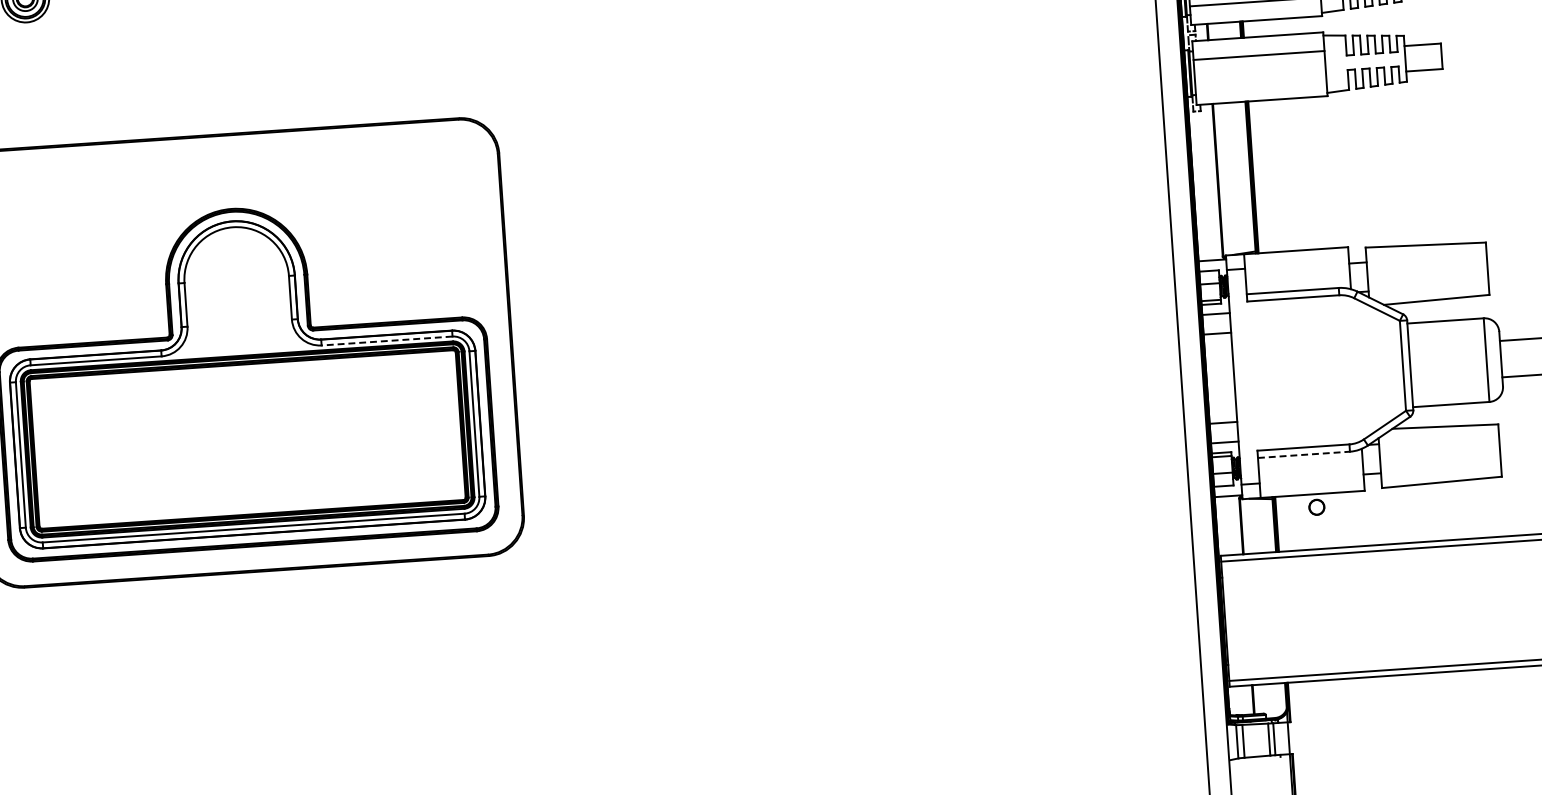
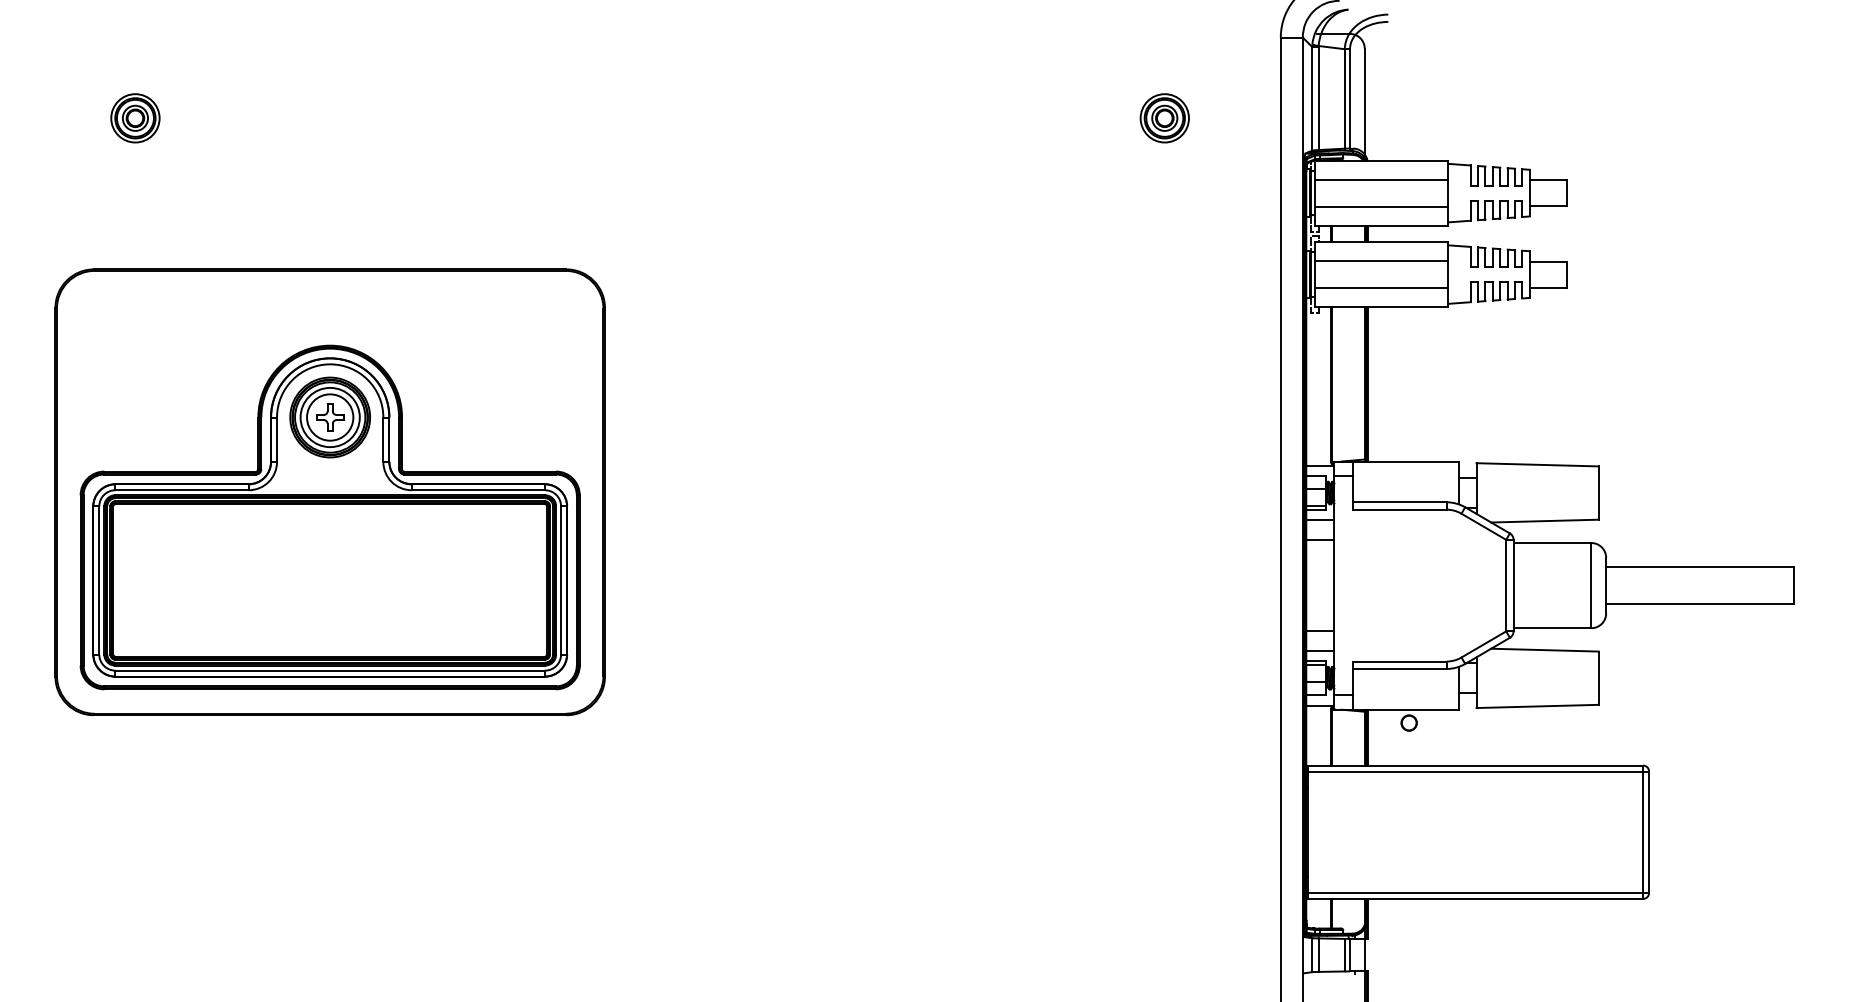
line: (1260, 82) -> (1381, 288), added
part: (236, 279) -> (329, 417), added
line: (387, 341) -> (478, 490), dashed -> solid
line: (1303, 454) -> (1399, 668), dashed -> solid

